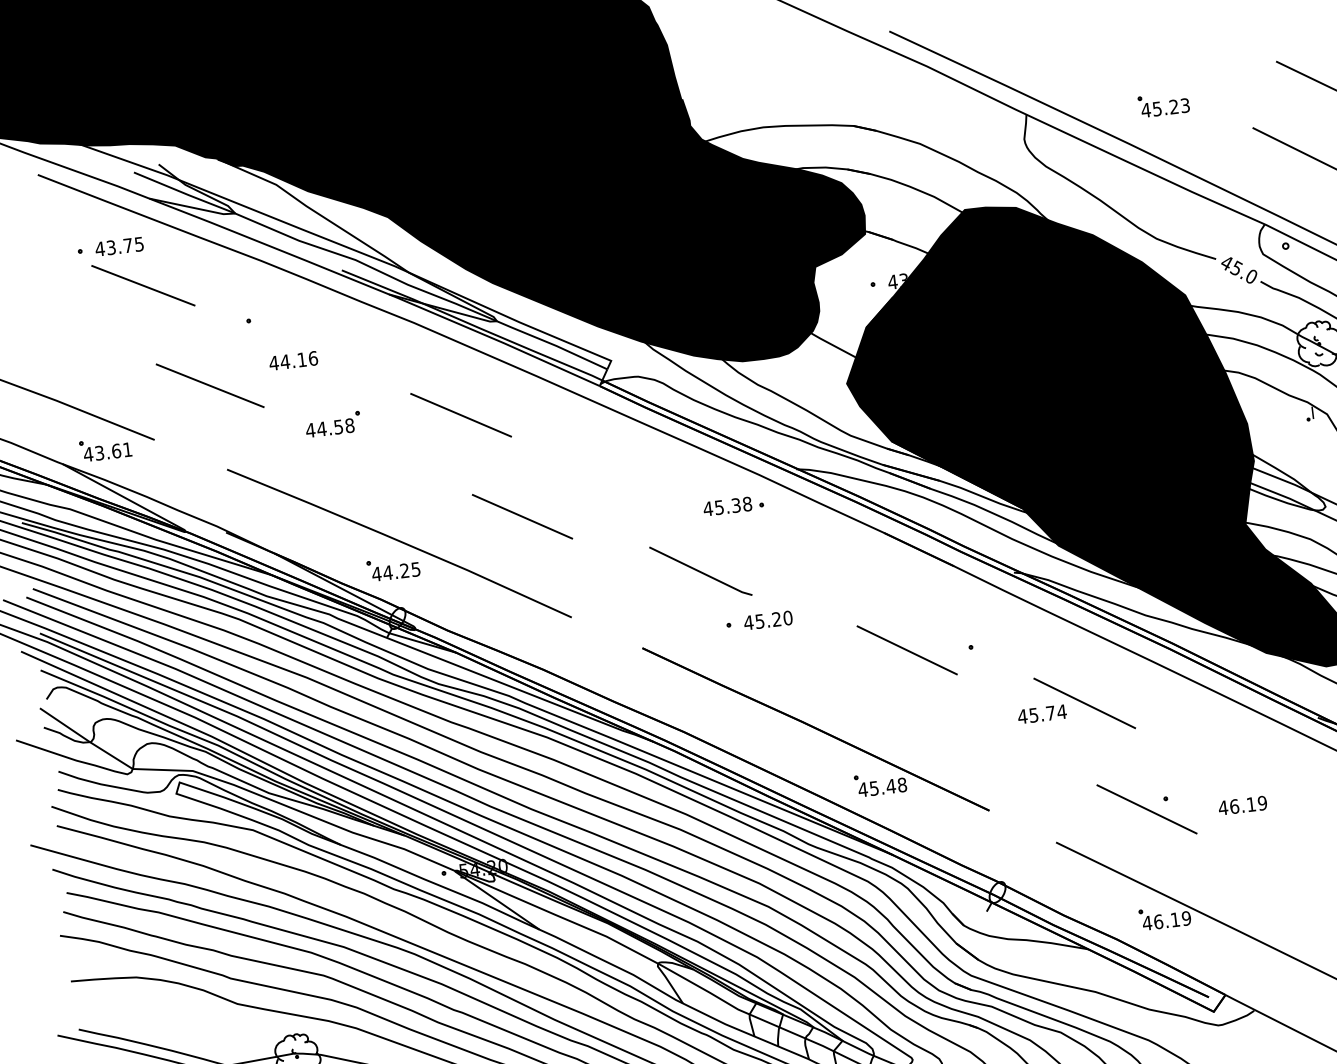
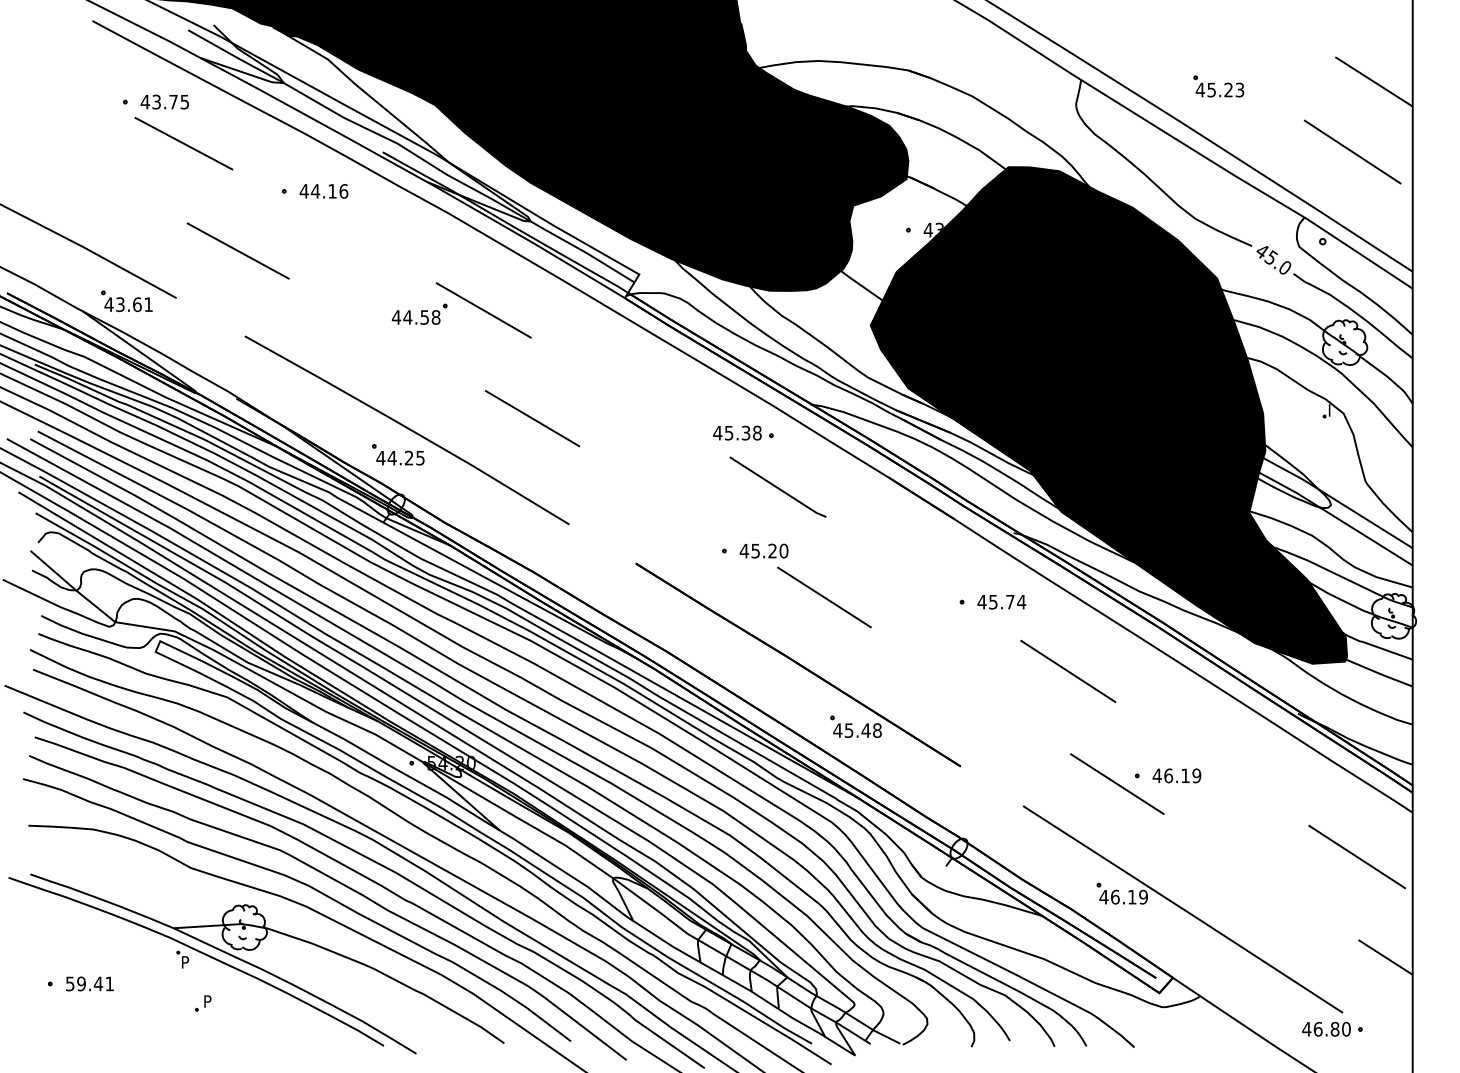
text: (293, 361) -> (323, 191), moved
part: (332, 423) -> (419, 313), moved
line: (700, 570) -> (777, 486), moved
line: (907, 650) -> (824, 597), moved
text: (1042, 714) -> (1001, 602), moved
text: (1242, 805) -> (1176, 775), moved

